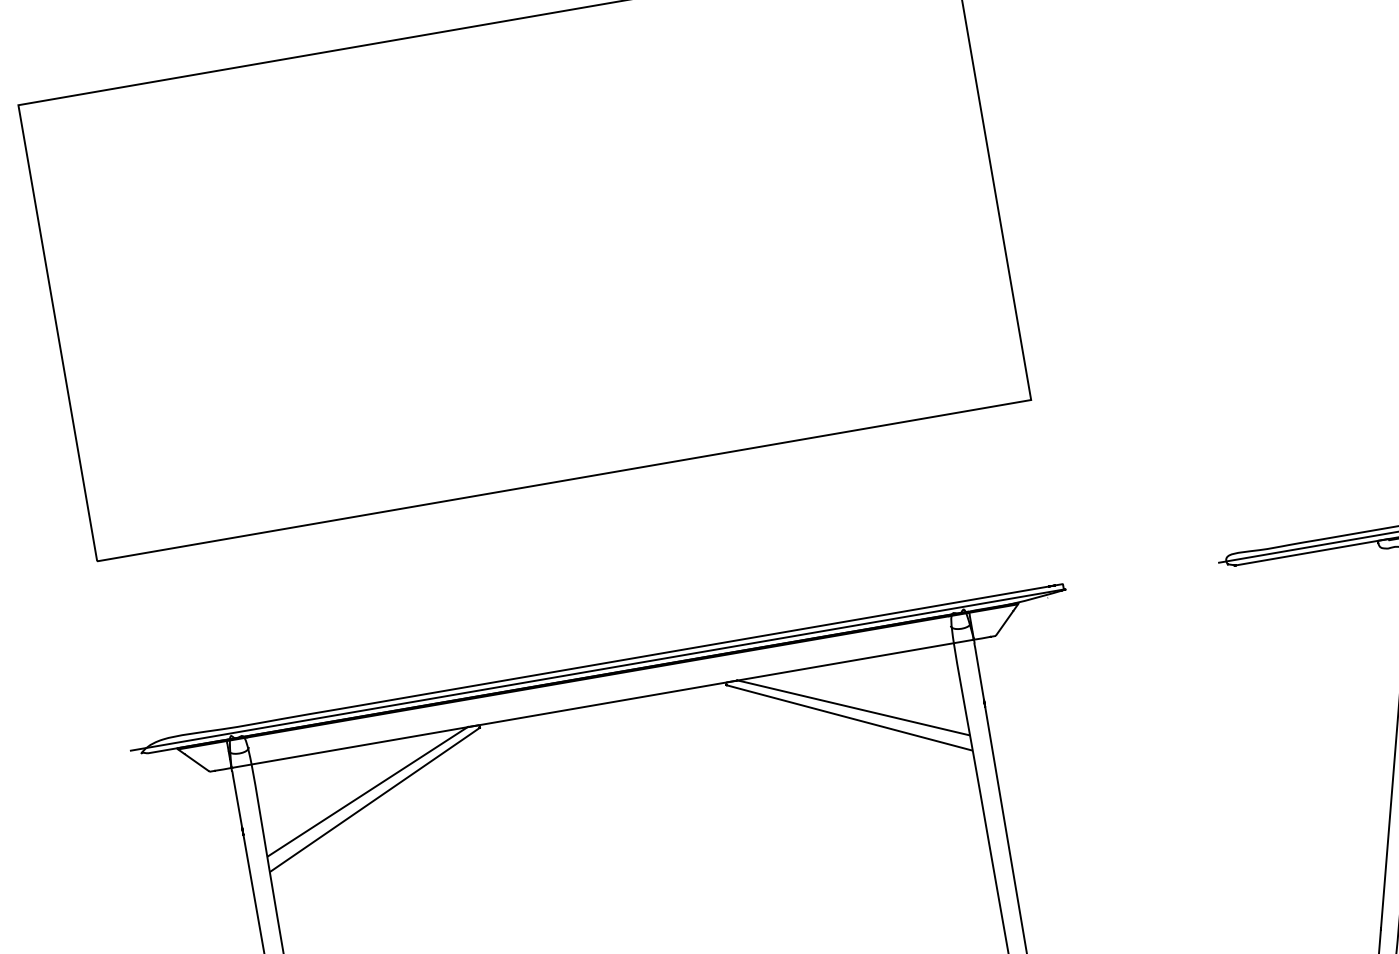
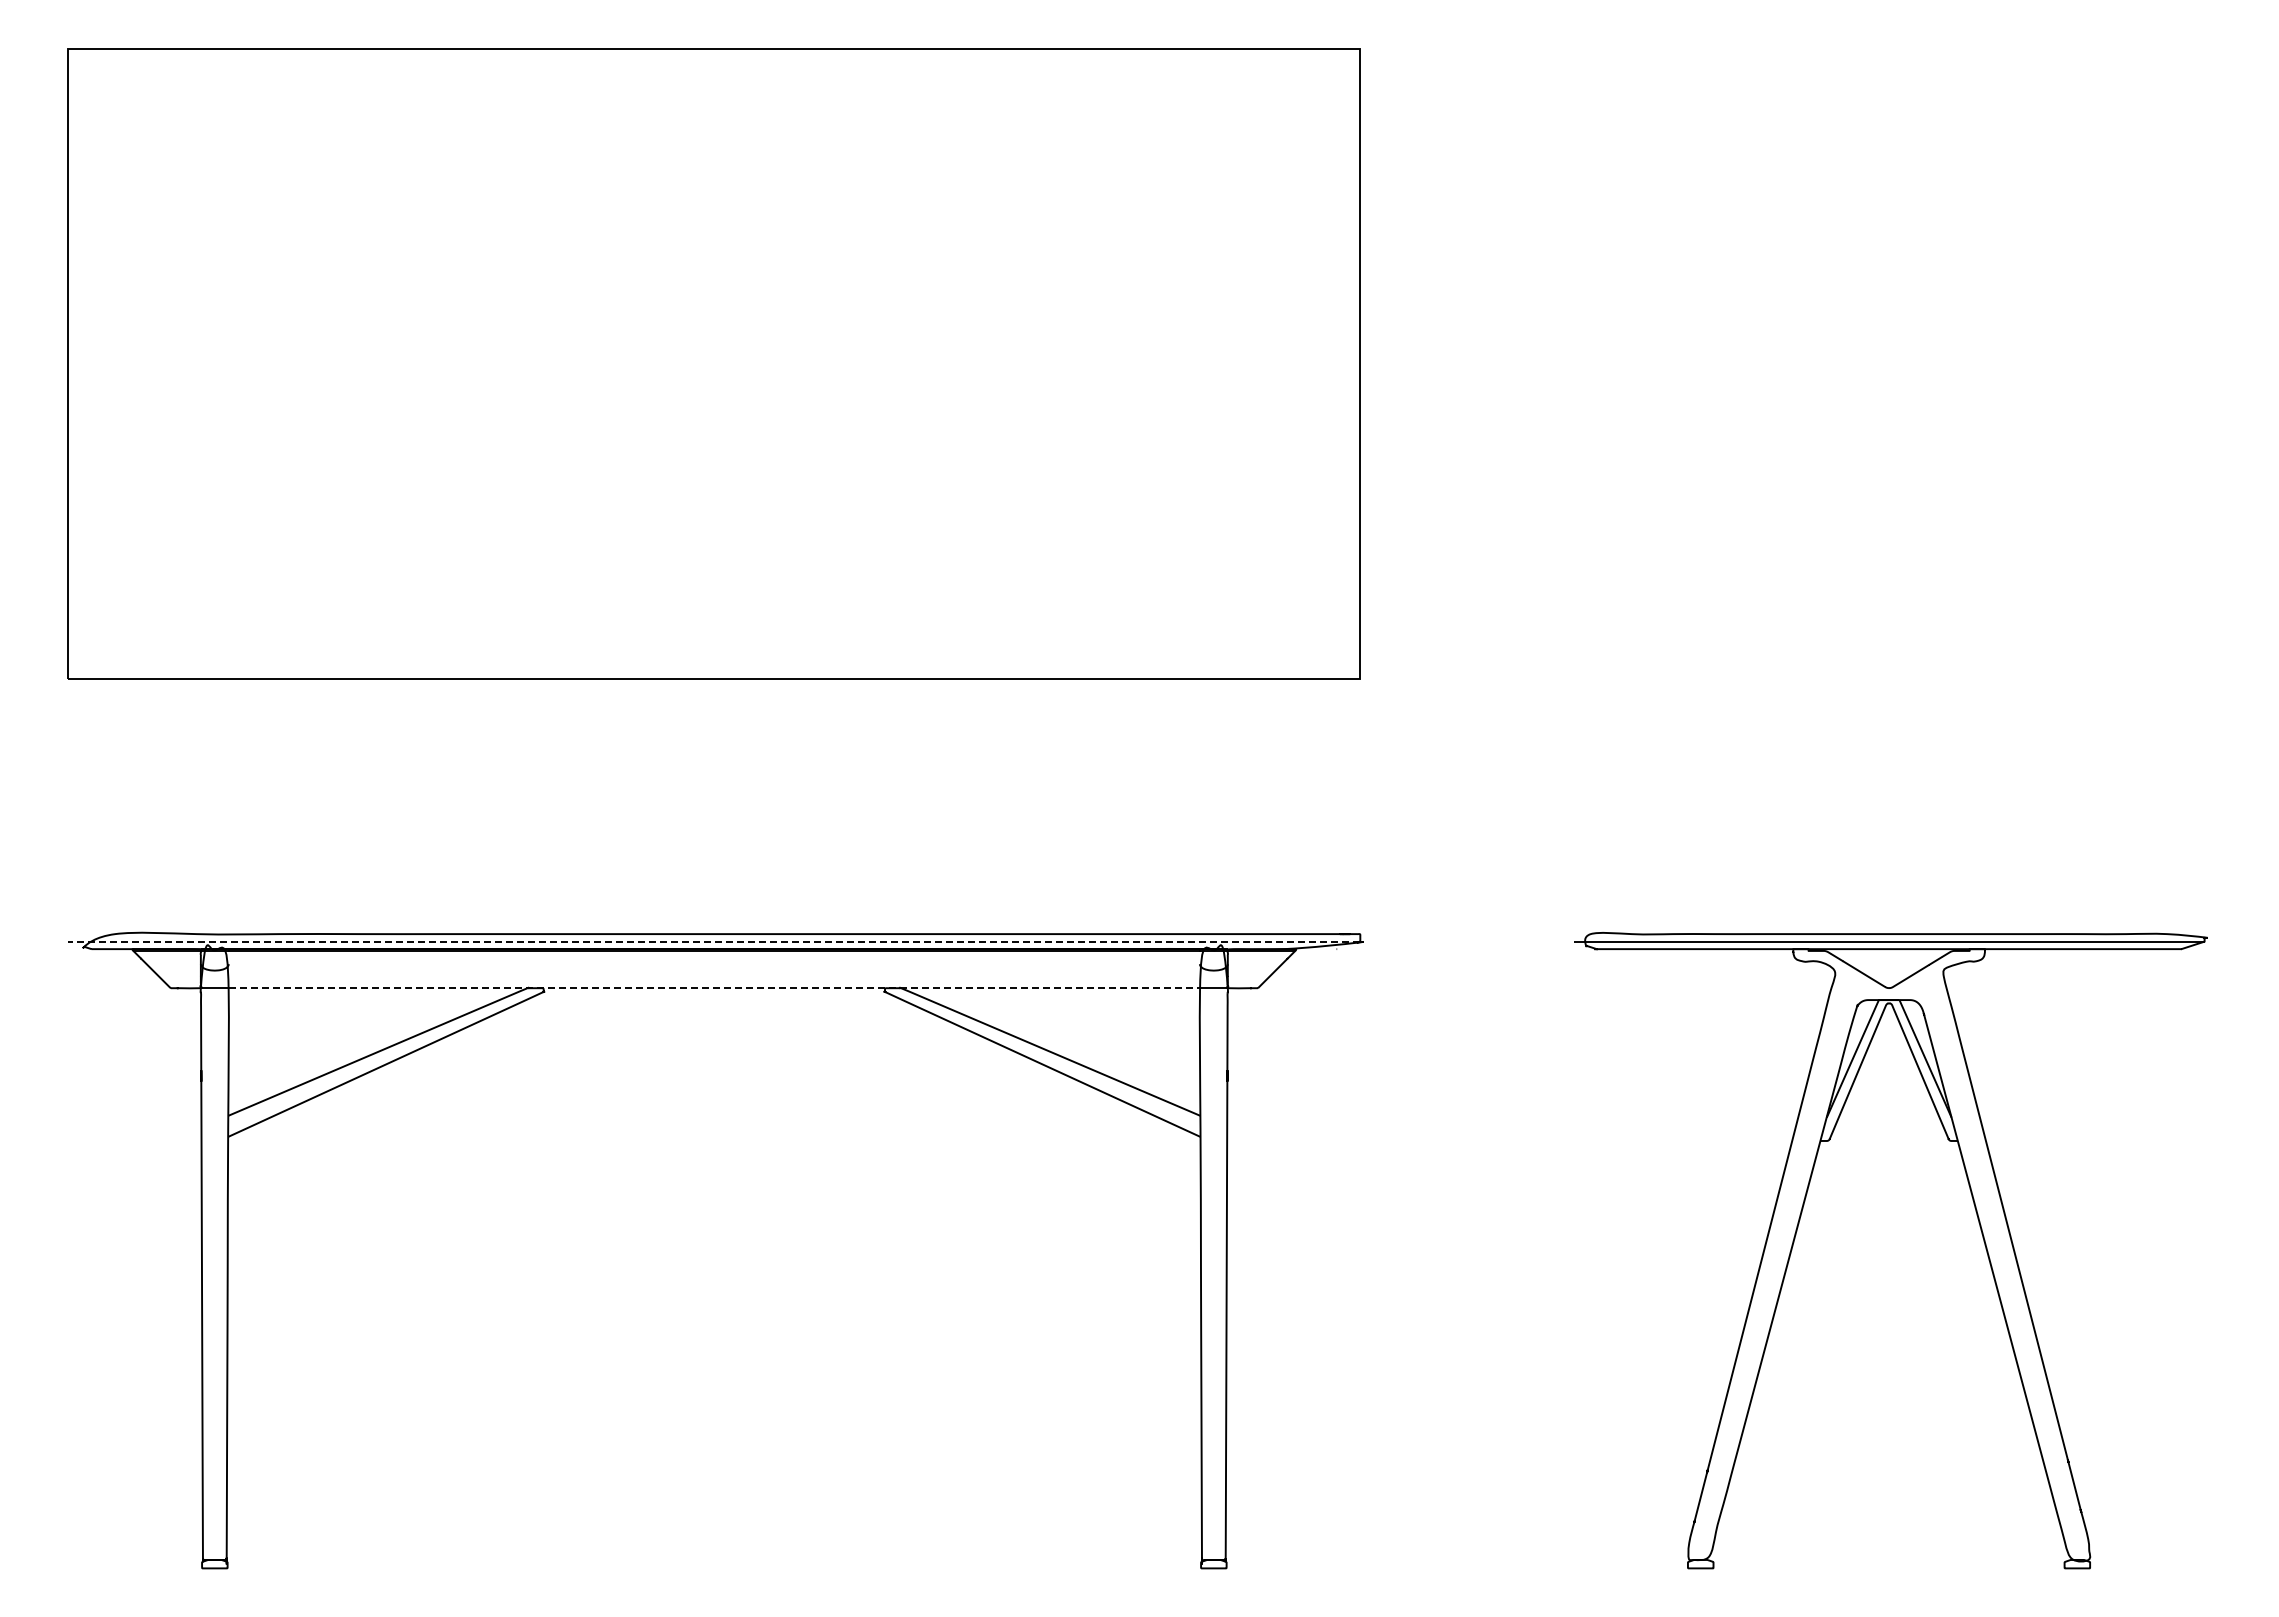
line: (597, 670) -> (714, 941), solid -> dashed
line: (602, 704) -> (714, 988), solid -> dashed

